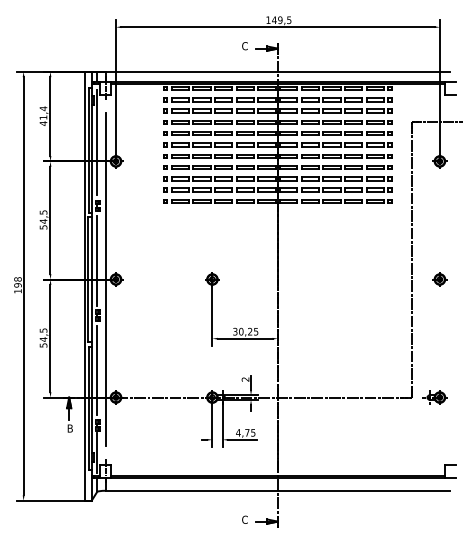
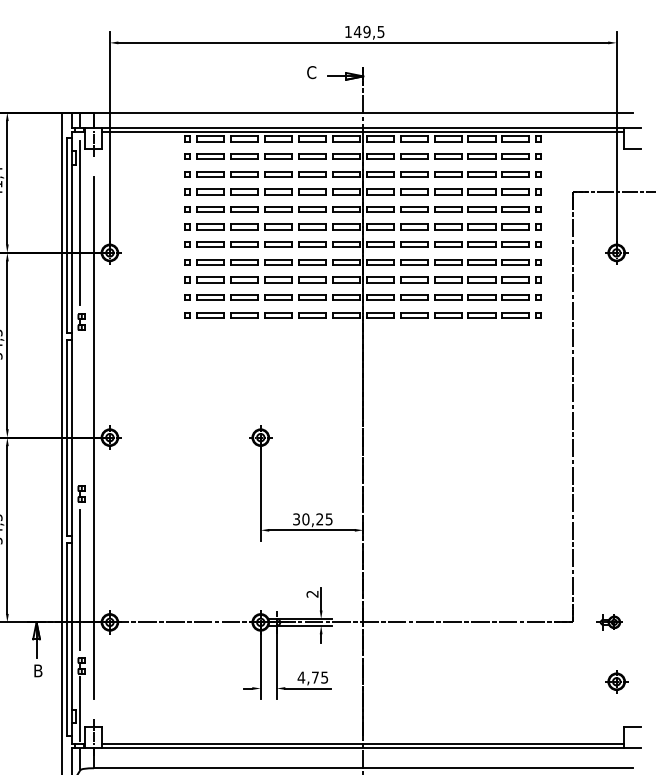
line: (97, 260) -> (80, 407), removed
part: (439, 279) -> (616, 681), moved
part: (434, 397) -> (608, 622), size x0.7

